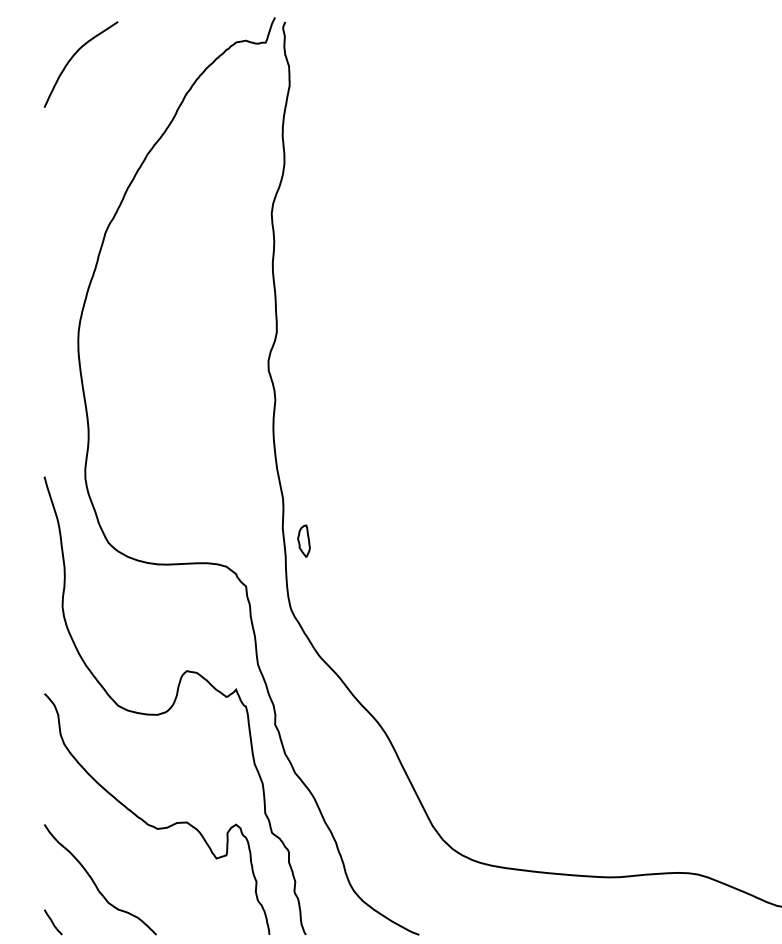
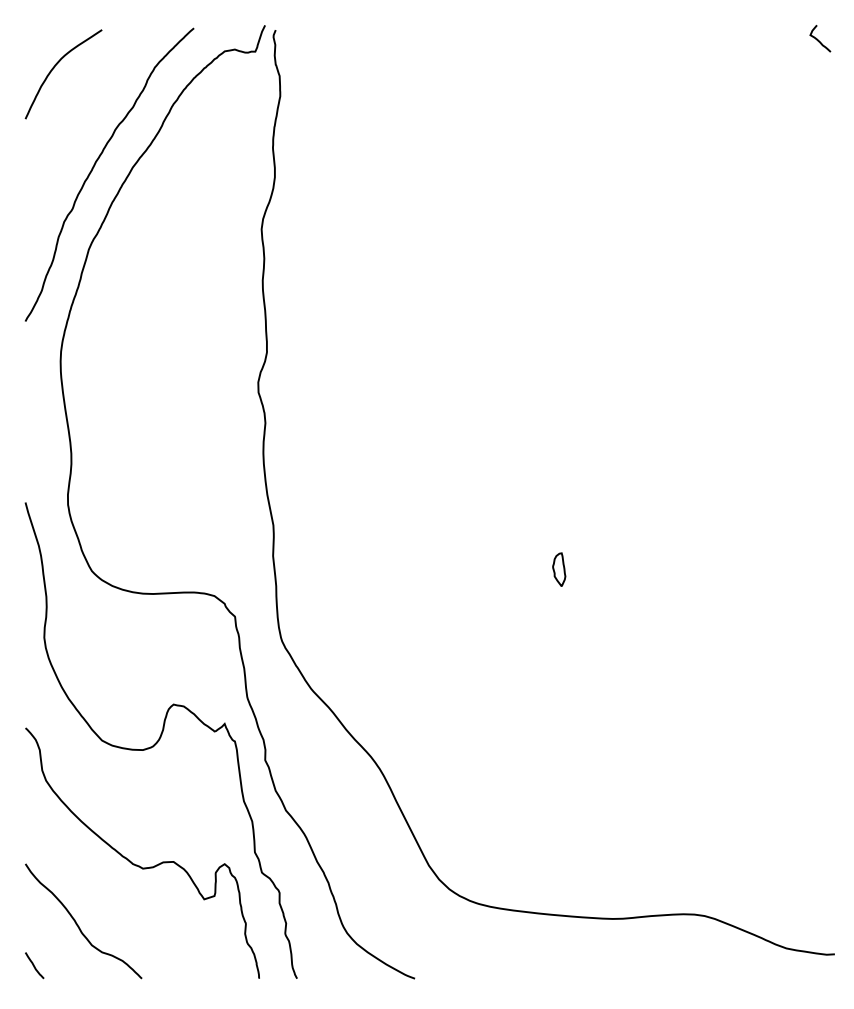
curve: (110, 154) -> (94, 167), added
part: (304, 541) -> (559, 569), moved

